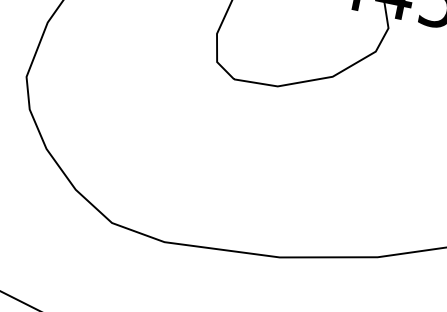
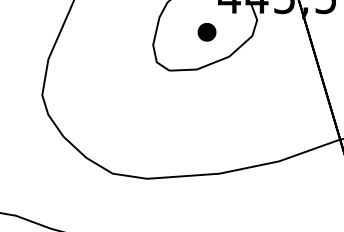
part: (304, 31) -> (206, 32), added

